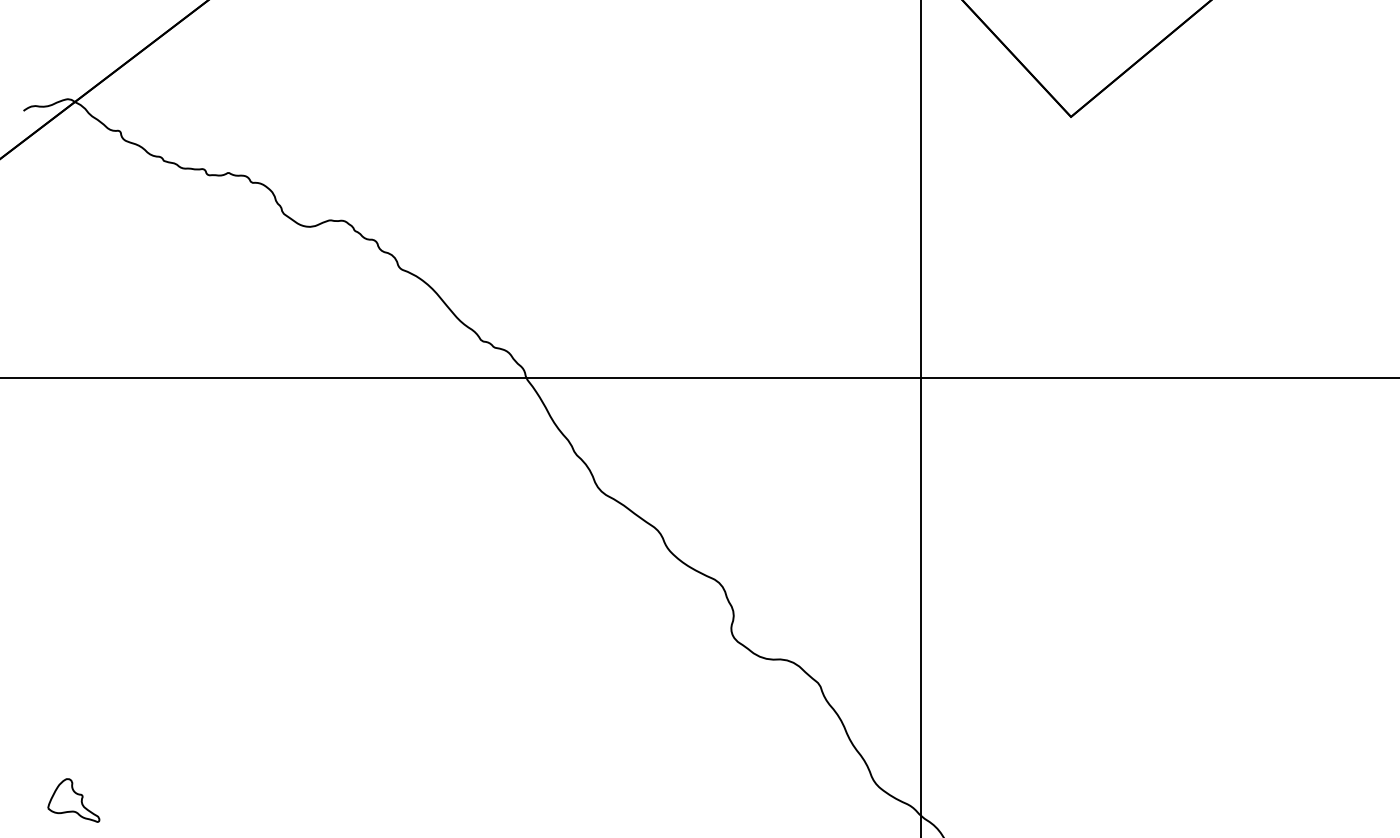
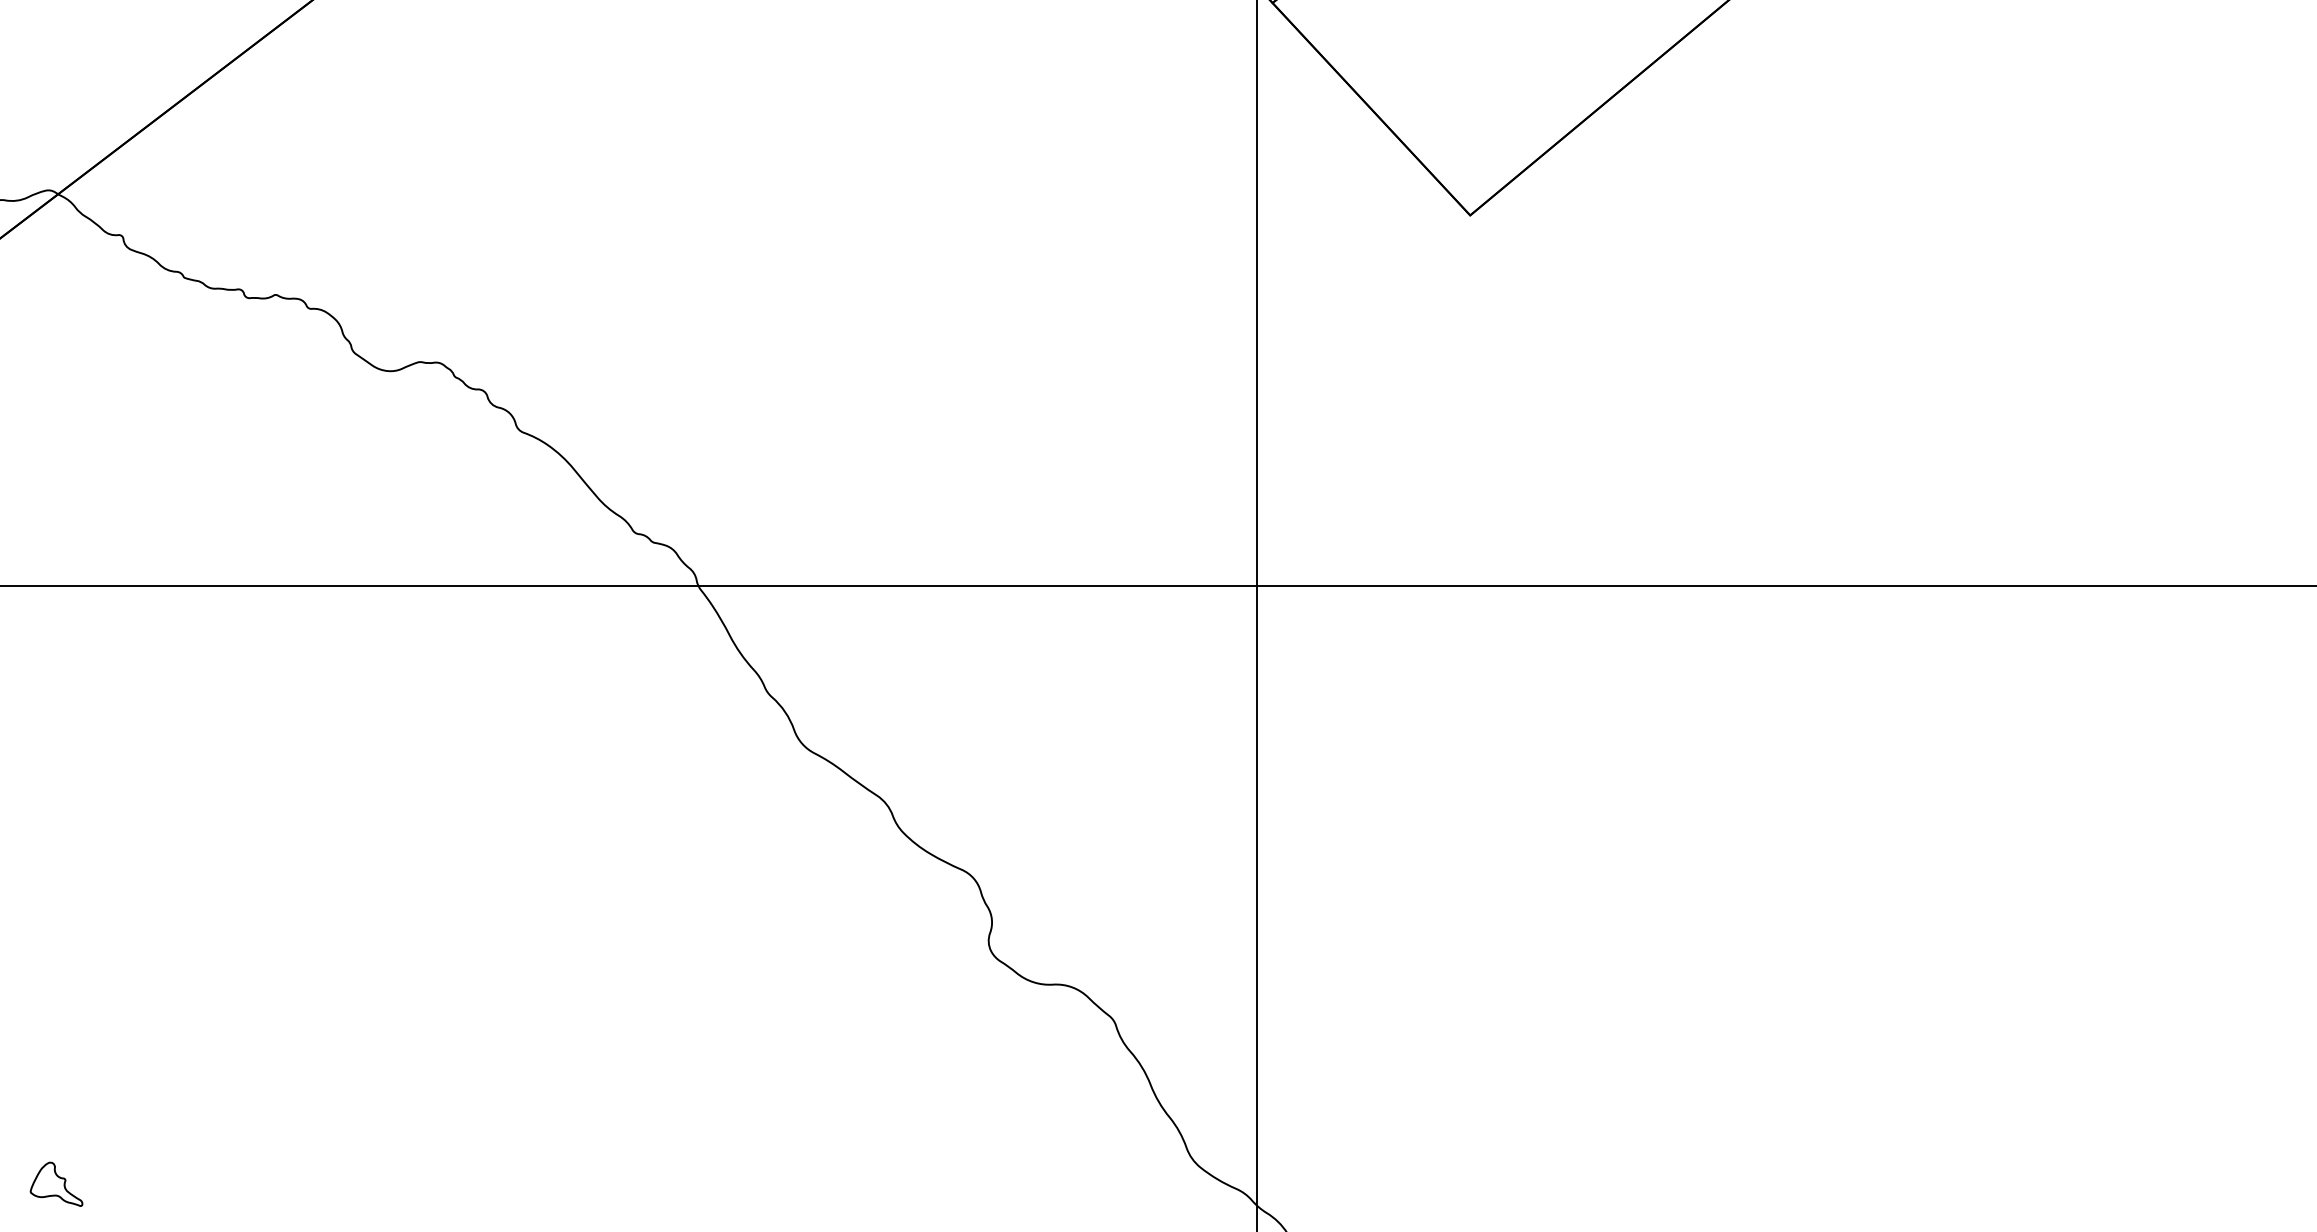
part: (73, 799) -> (56, 1183), size x0.71

